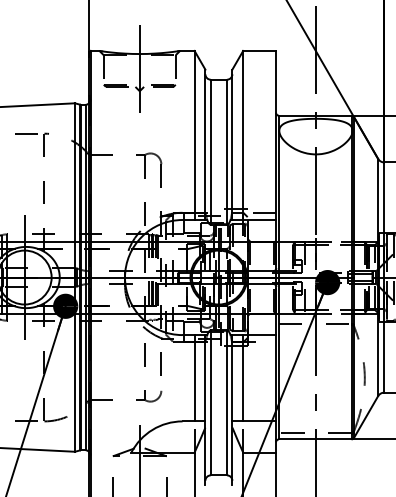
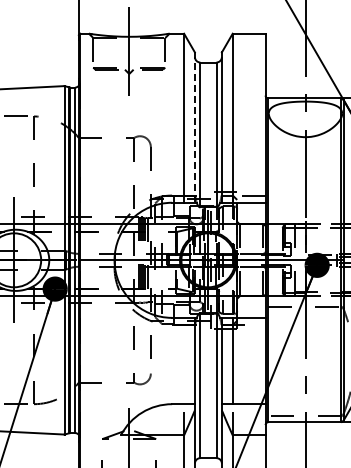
line: (205, 145) -> (195, 128), solid -> dashed
line: (194, 378) -> (184, 361), removed

